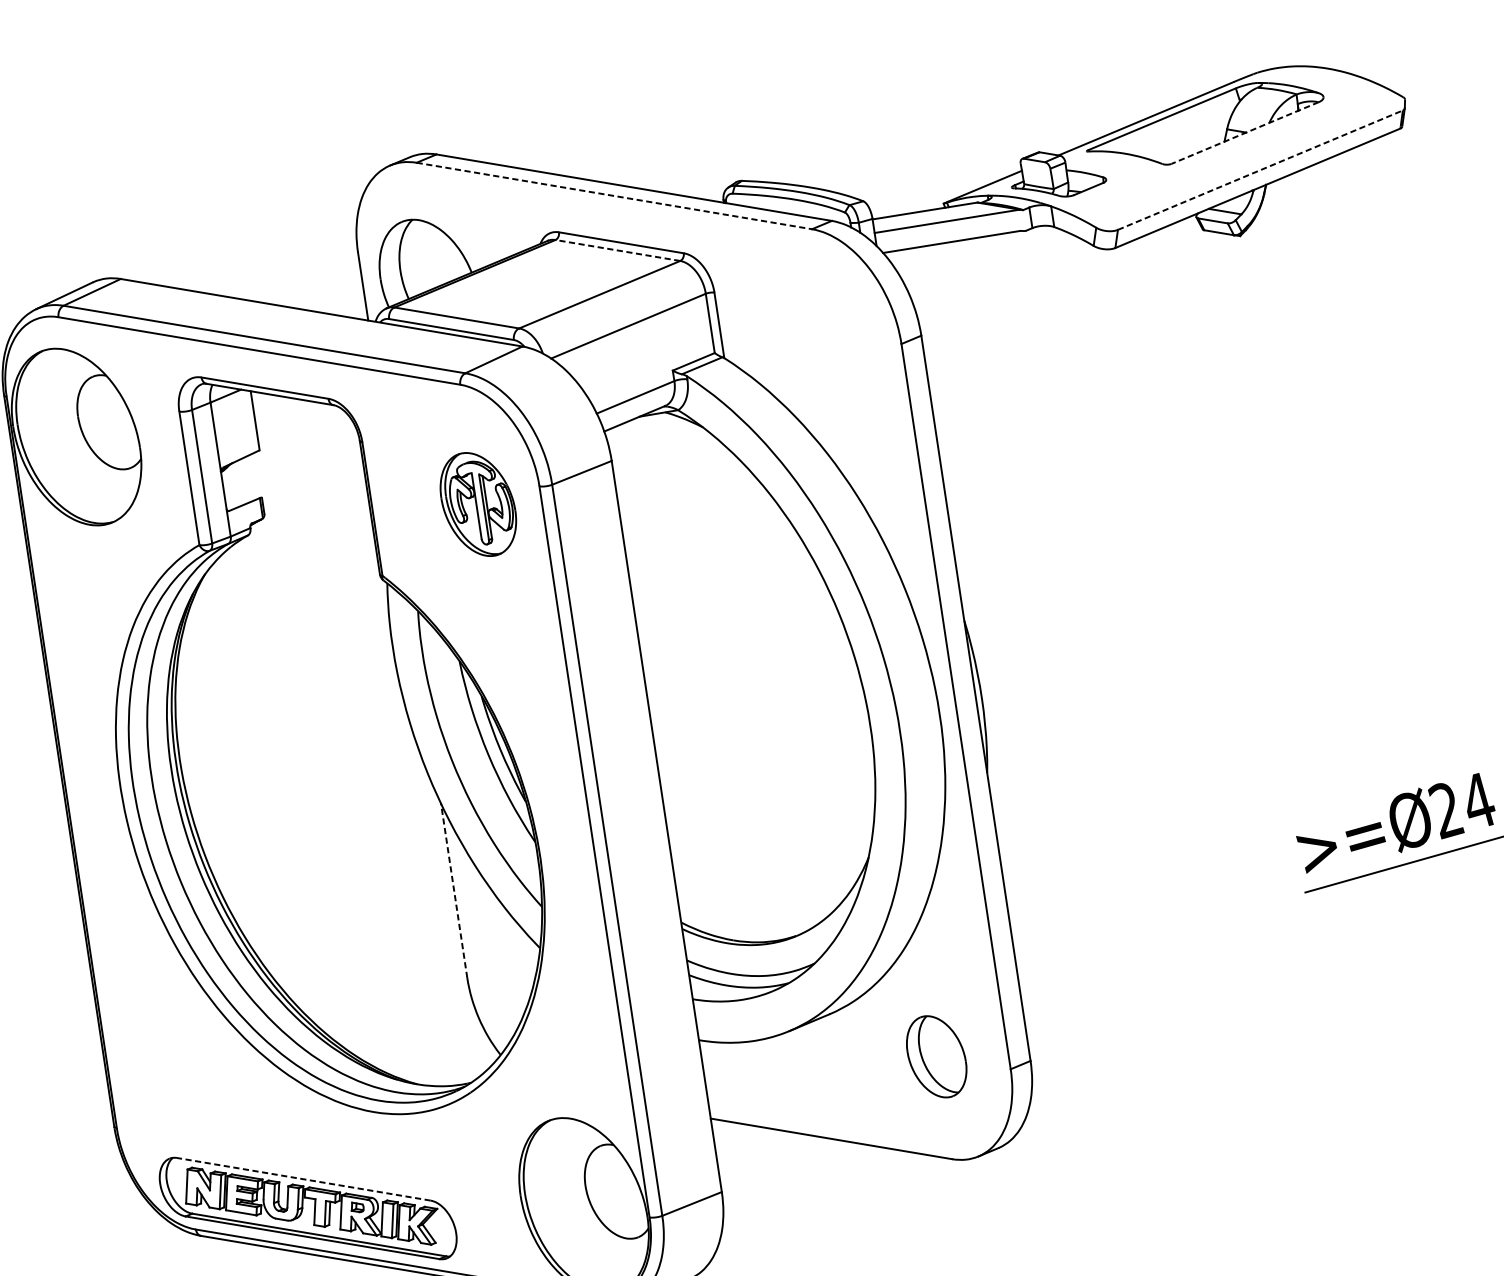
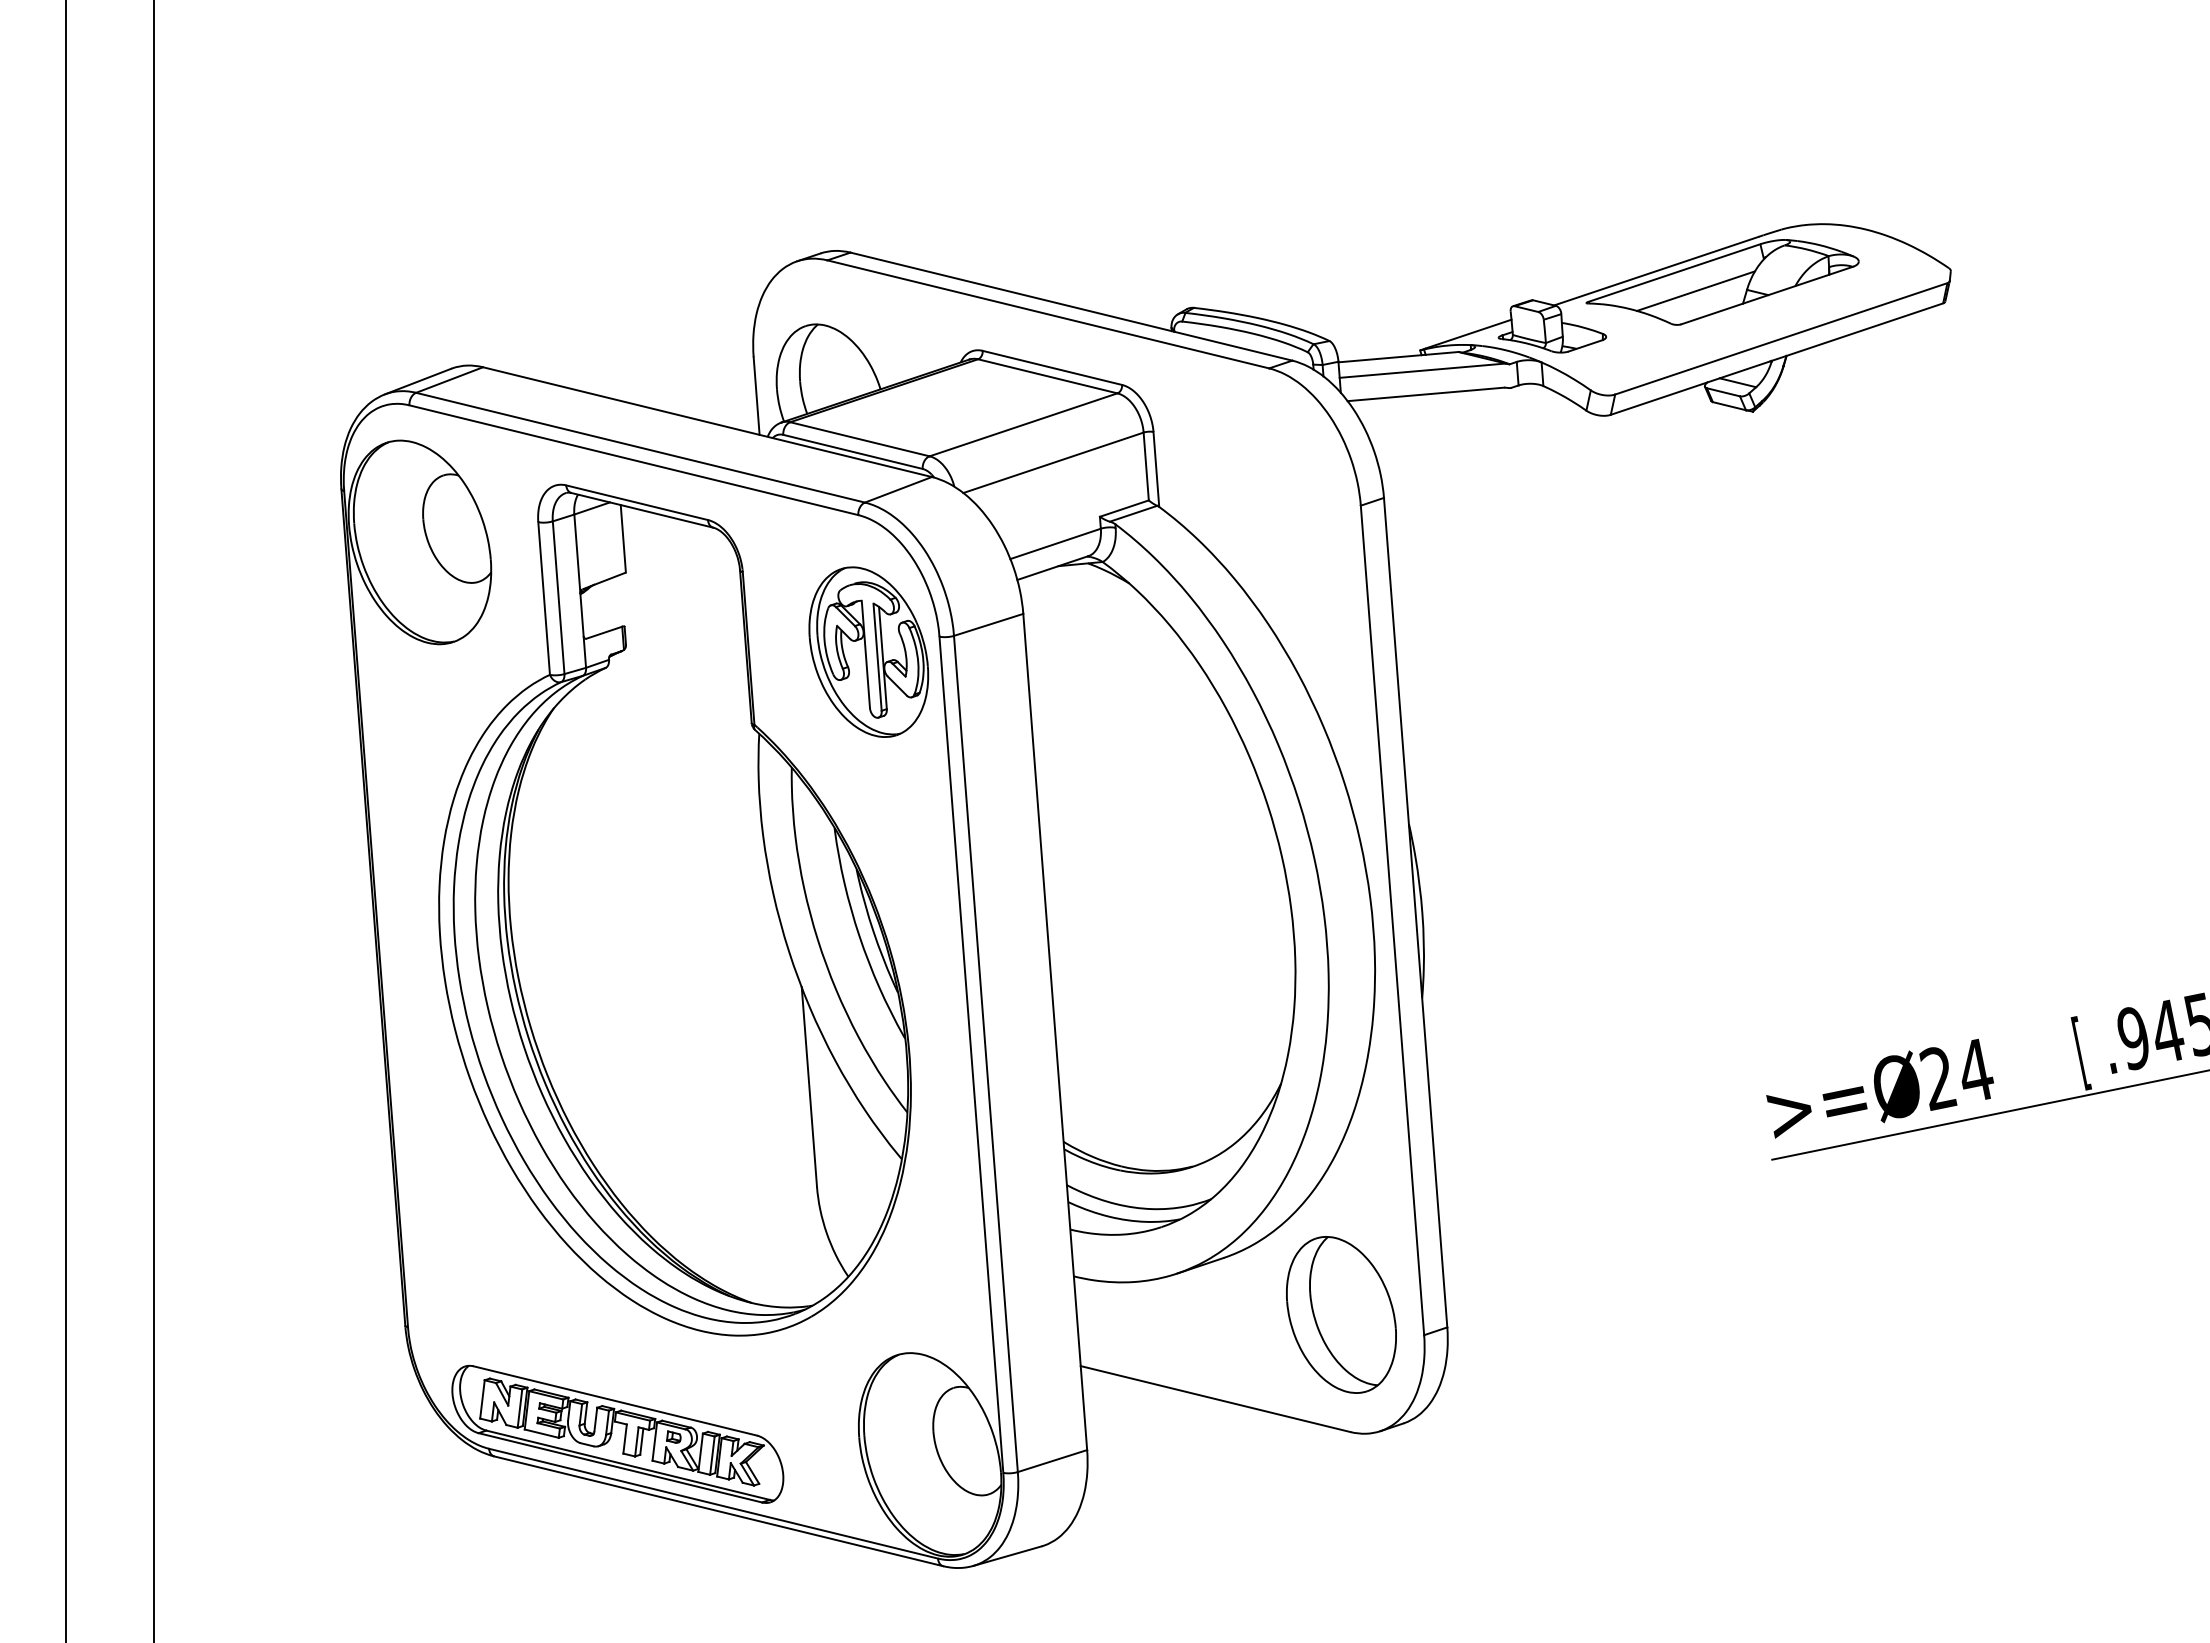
line: (1245, 132) -> (1767, 295), dashed -> solid
line: (1181, 133) -> (1695, 290), added
line: (1260, 169) -> (1781, 338), dashed -> solid
line: (614, 196) -> (1048, 314), dashed -> solid
line: (617, 250) -> (1047, 376), dashed -> solid
part: (478, 504) -> (868, 651), size x1.43
line: (454, 890) -> (809, 1086), dashed -> solid
part: (936, 1056) -> (1341, 1314), size x1.67
line: (303, 1178) -> (615, 1400), dashed -> solid

